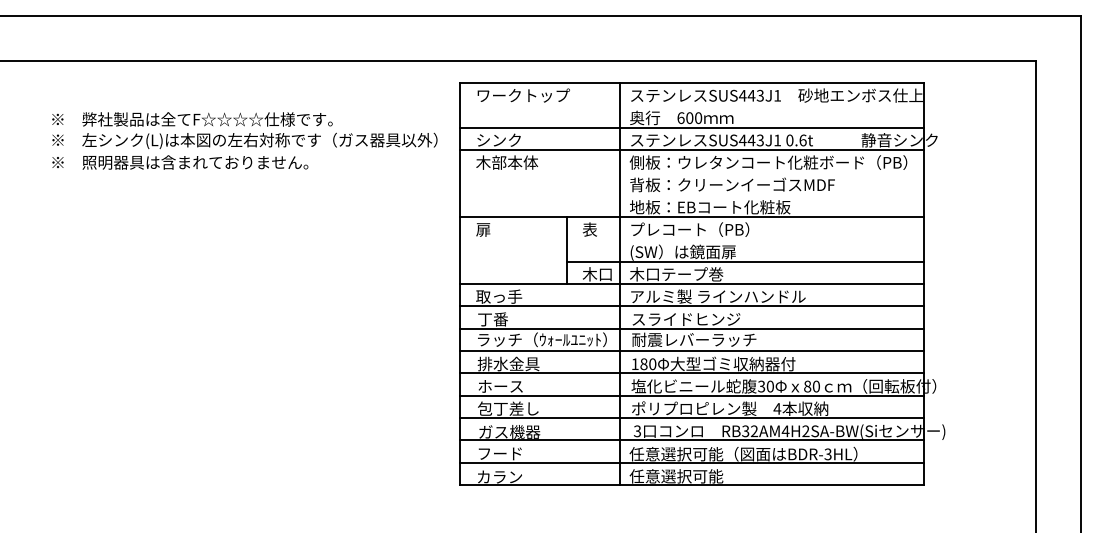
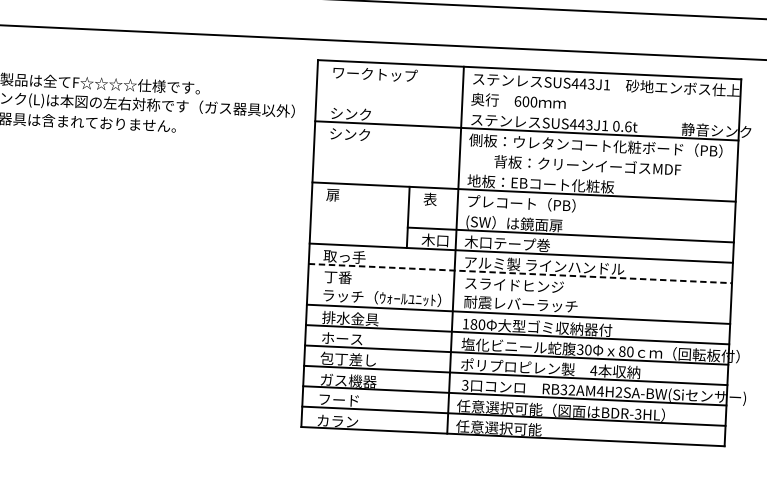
line: (692, 127) -> (528, 110), removed
text: (507, 162) -> (357, 134), 木部本体 -> シンク
text: (732, 184) -> (587, 165), moved
line: (692, 306) -> (520, 273), solid -> dashed
line: (692, 328) -> (519, 293), removed

